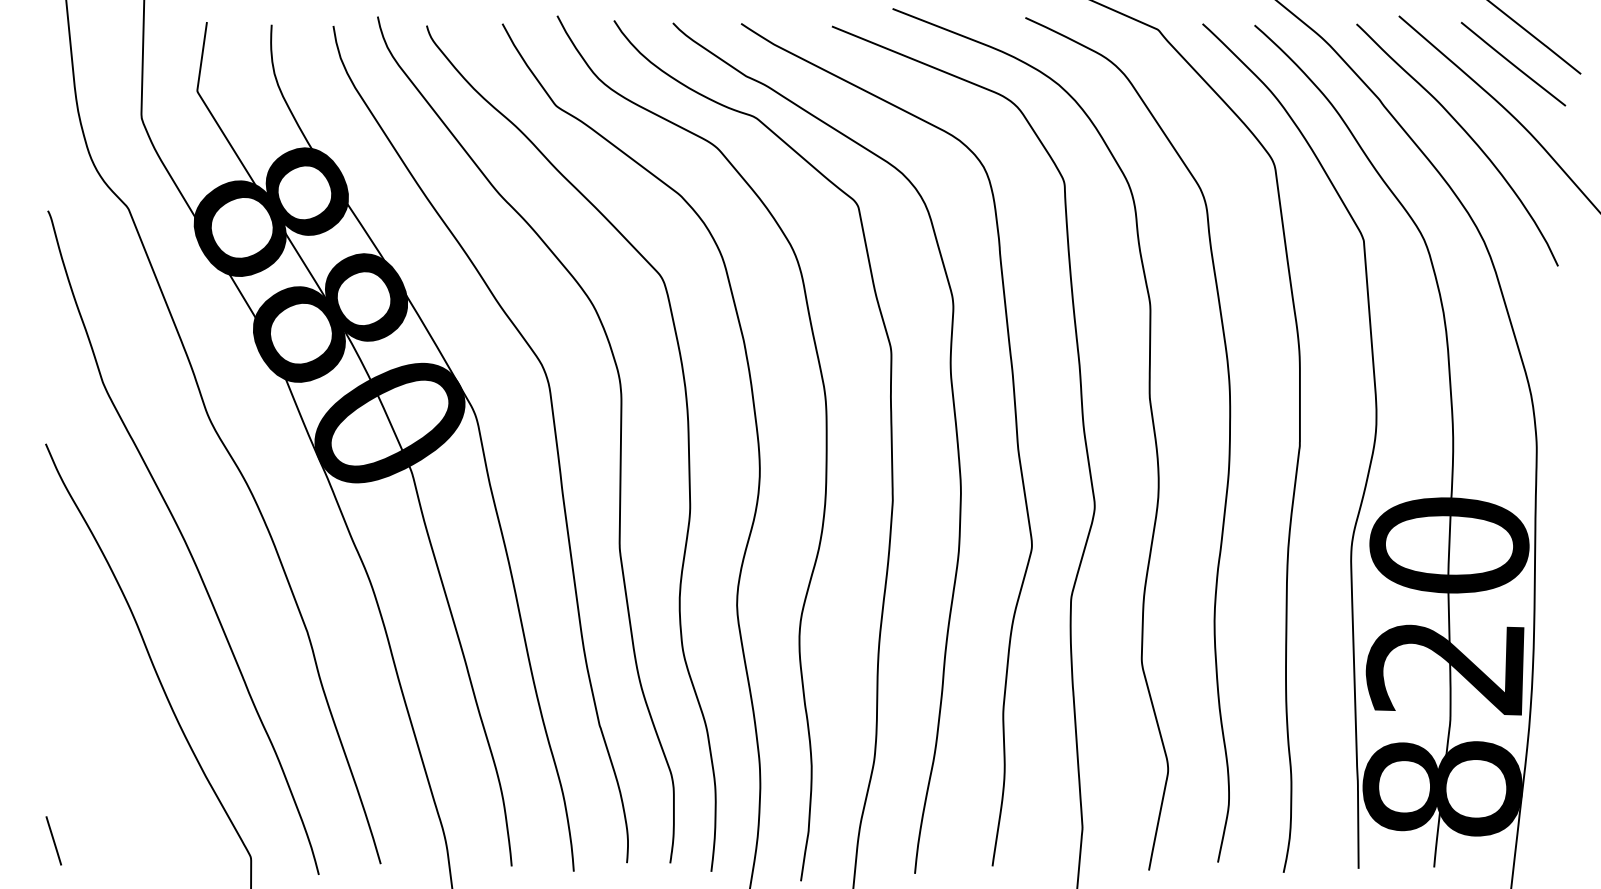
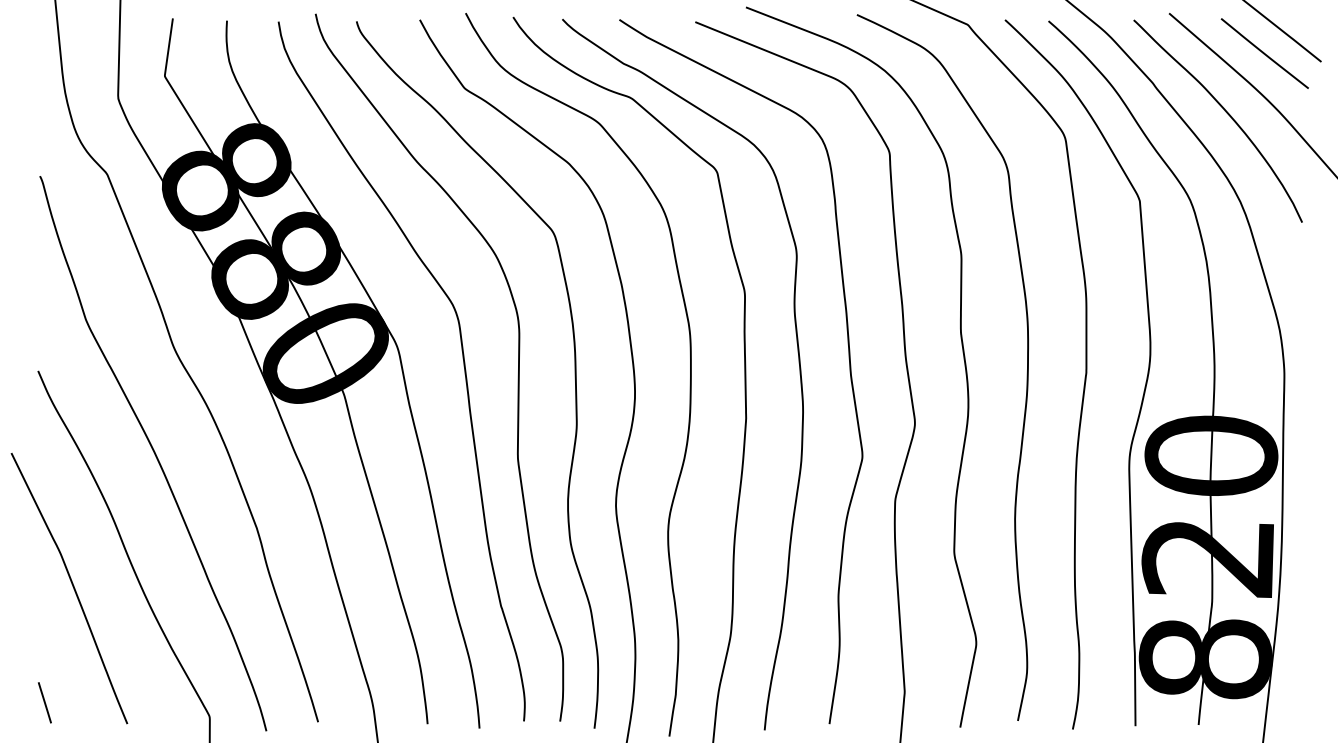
curve: (86, 701) -> (72, 586), added

